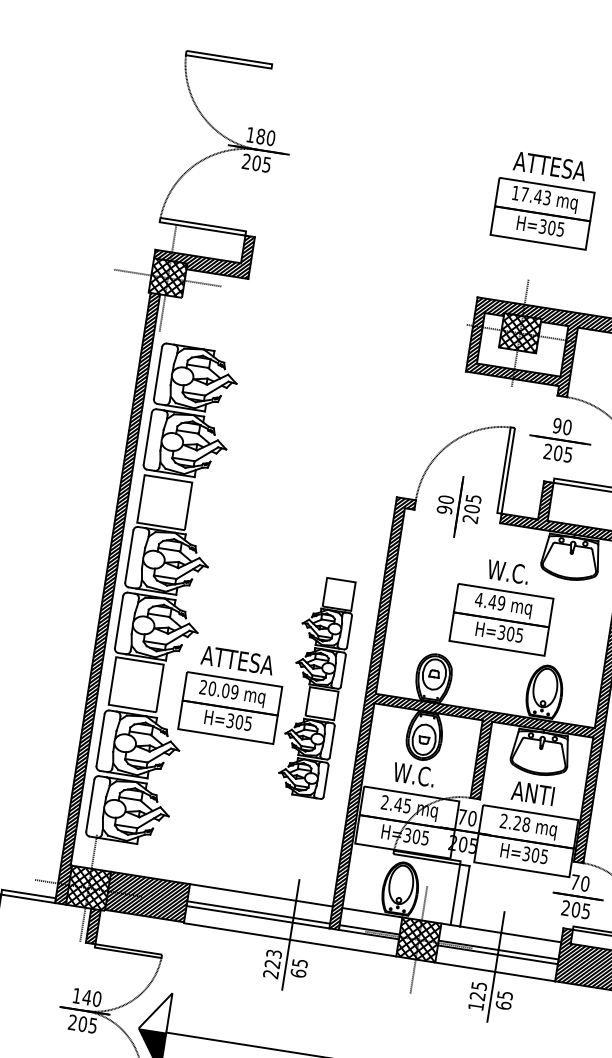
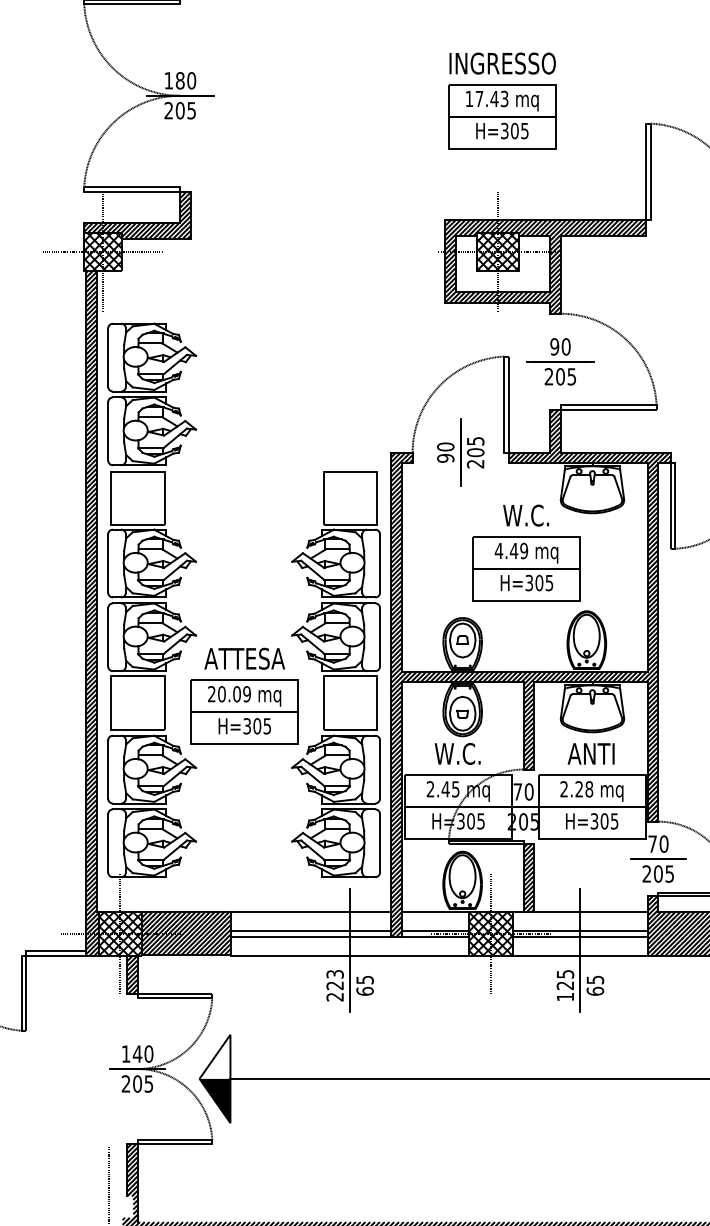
text: (550, 166) -> (502, 63), ATTESA -> INGRESSO
part: (316, 687) -> (335, 674), size x1.67
hatch: (459, 895) -> (528, 878), added

